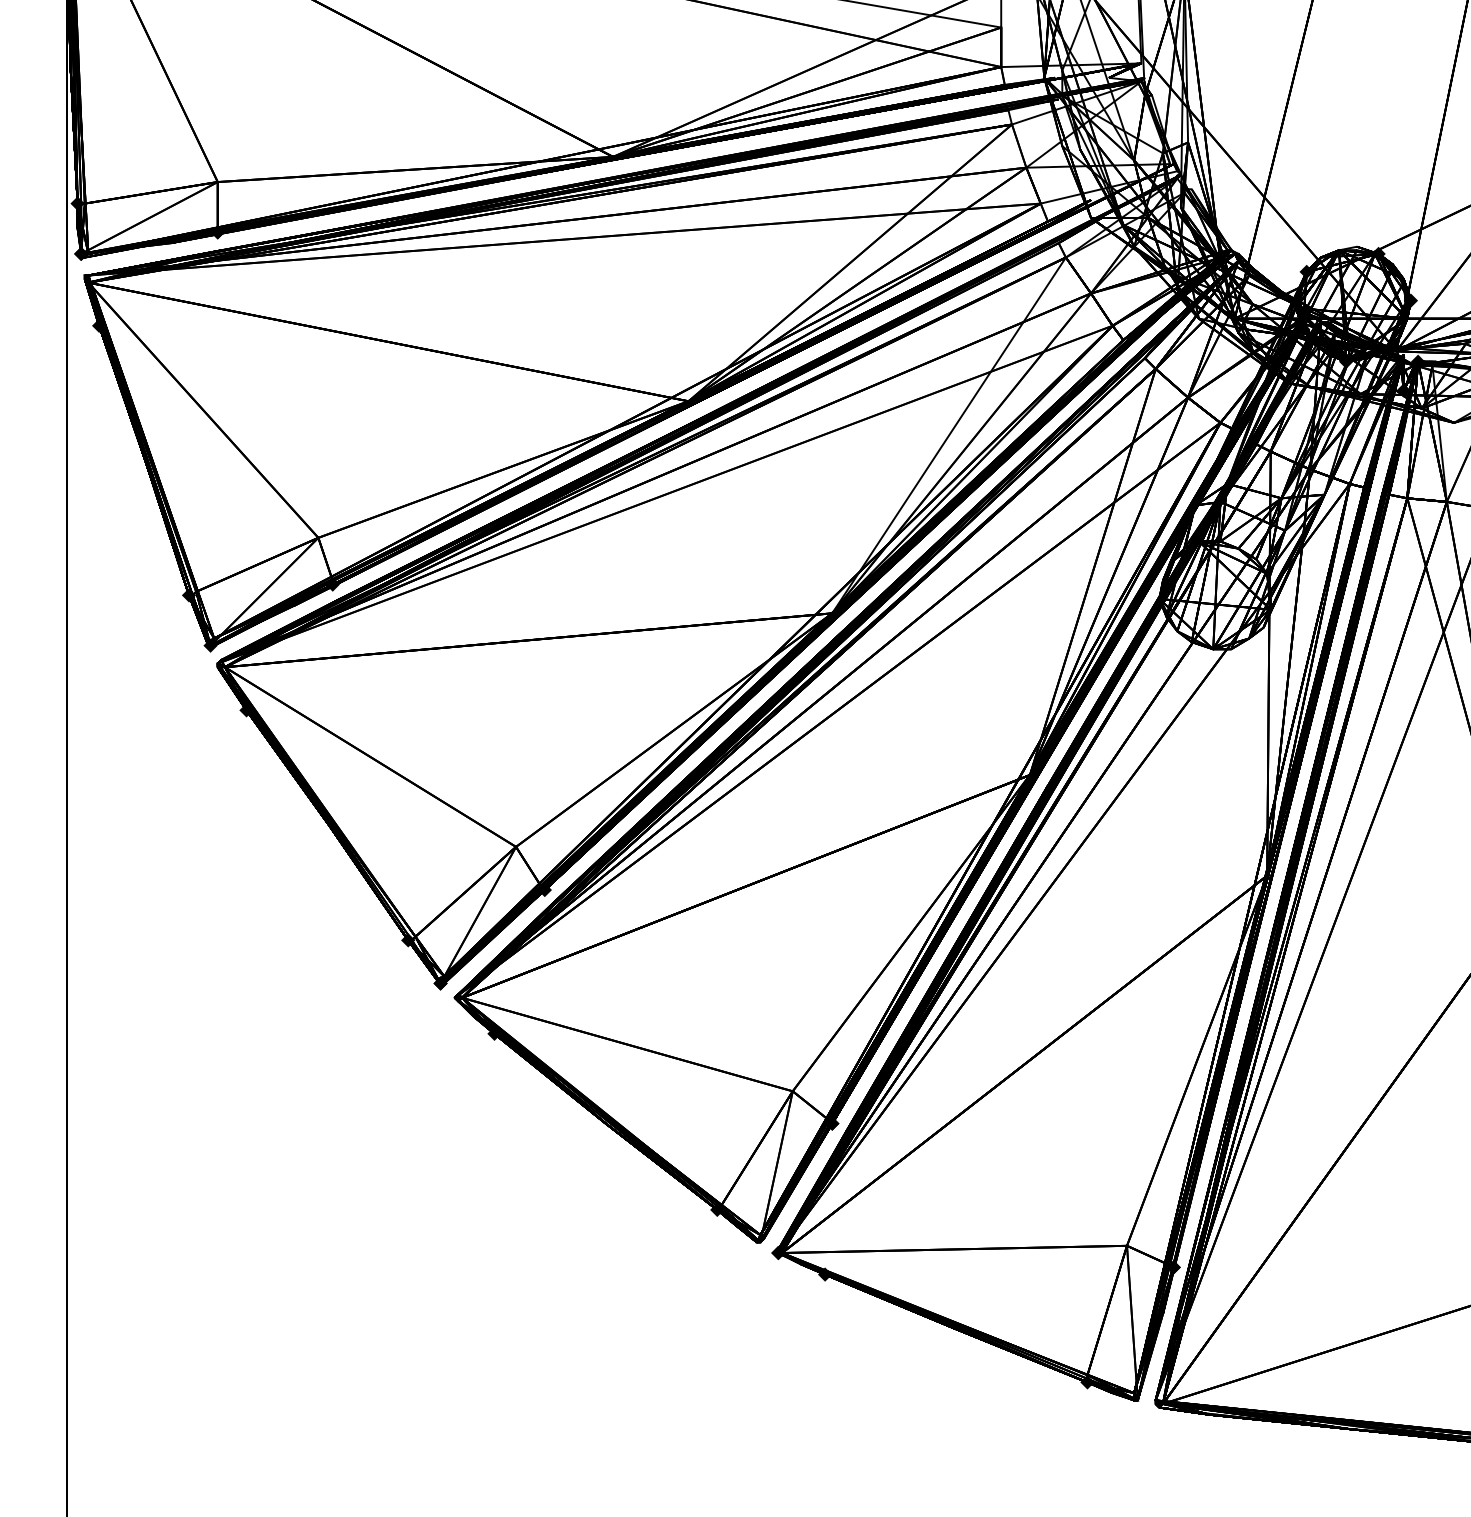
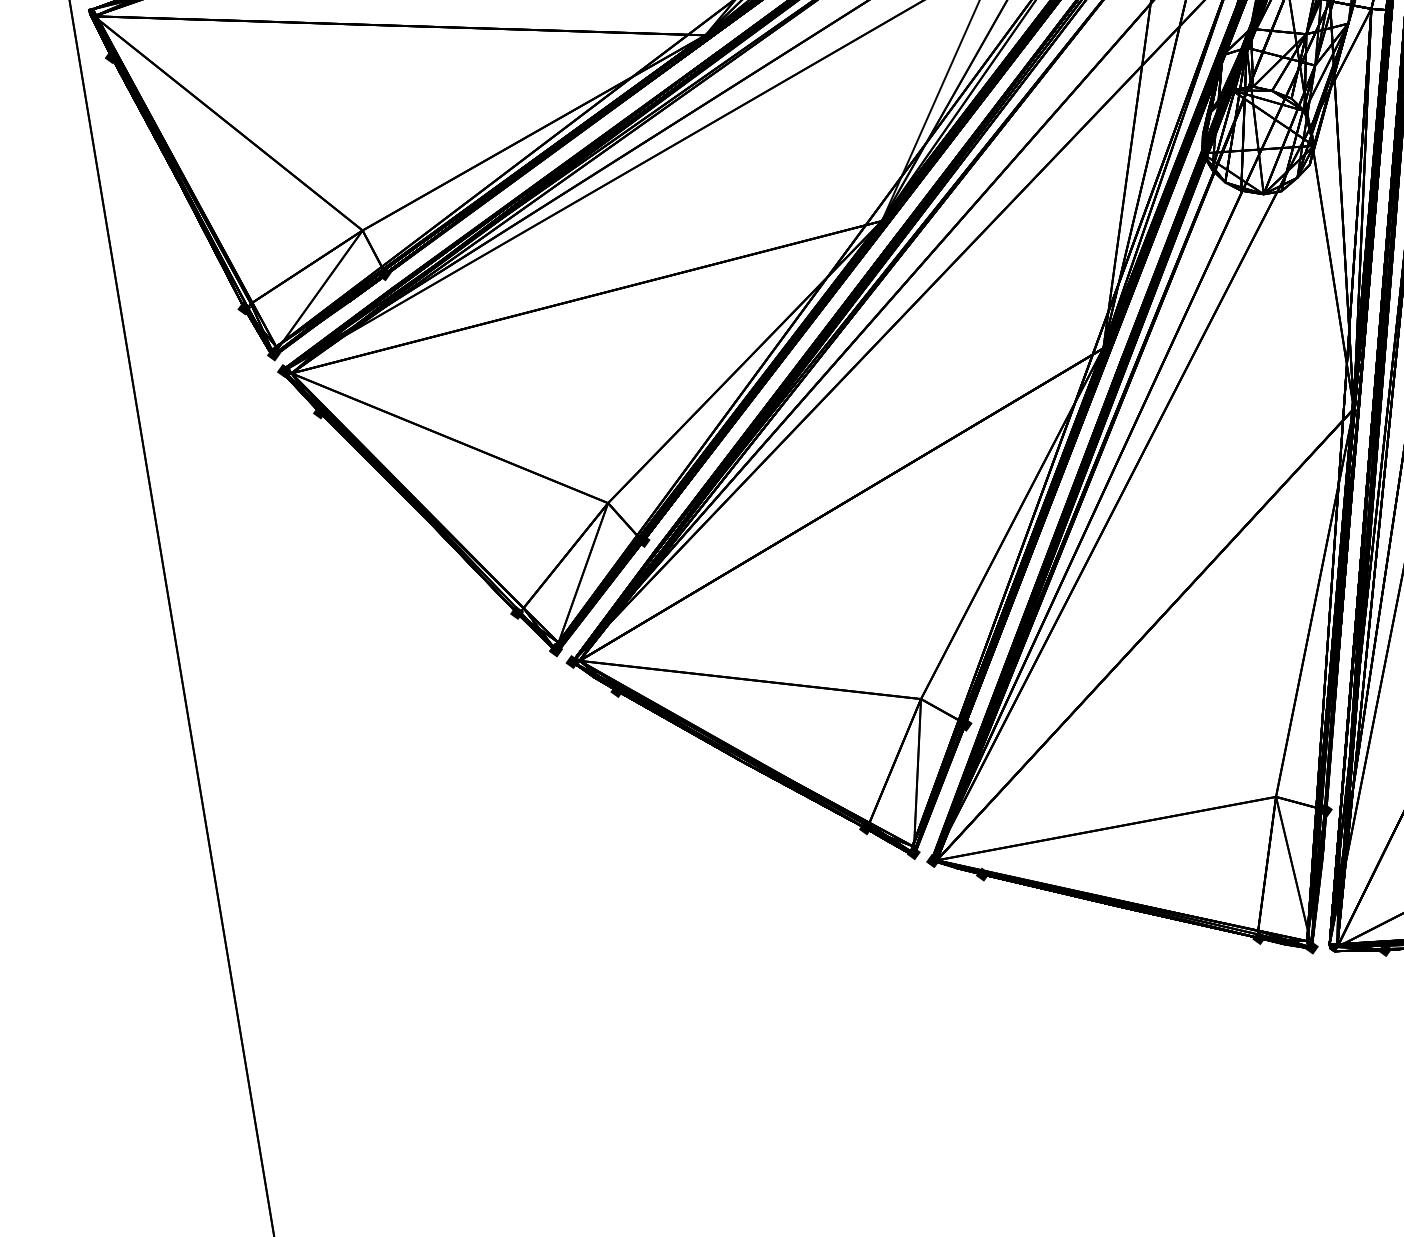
fill: (217, 663) -> (283, 370), added
fill: (454, 997) -> (571, 661), added
fill: (760, 1242) -> (913, 853), added
fill: (1137, 1400) -> (1311, 947), added
fill: (1209, 1414) -> (1384, 949), added

